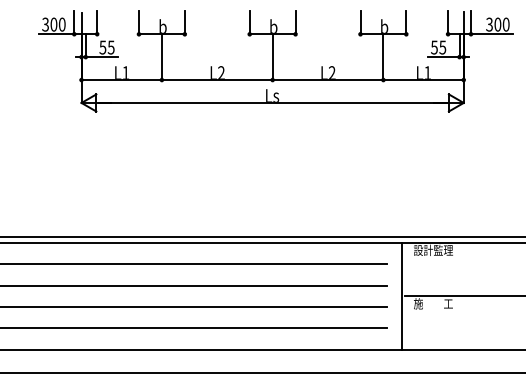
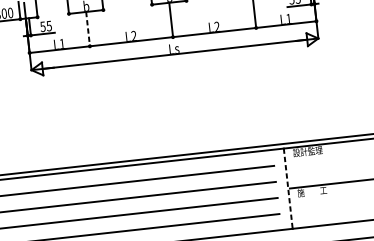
line: (161, 57) -> (87, 29), solid -> dashed
line: (402, 296) -> (288, 188), solid -> dashed

